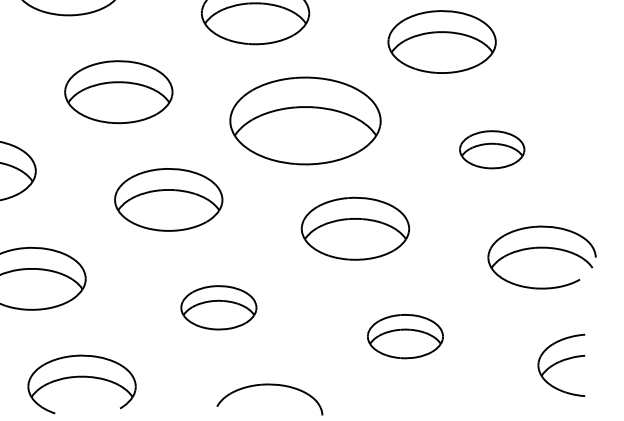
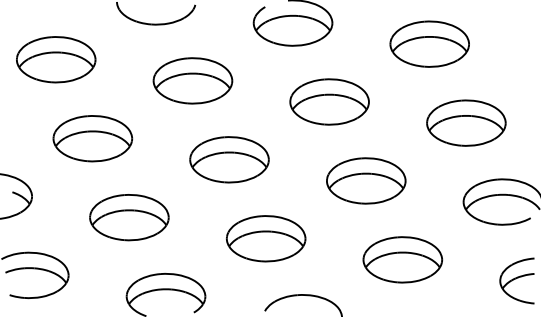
part: (305, 120) -> (329, 101), size x0.71
part: (492, 148) -> (466, 122), size x1.67
part: (219, 307) -> (266, 238), size x1.43
part: (404, 336) -> (402, 259), size x1.43

